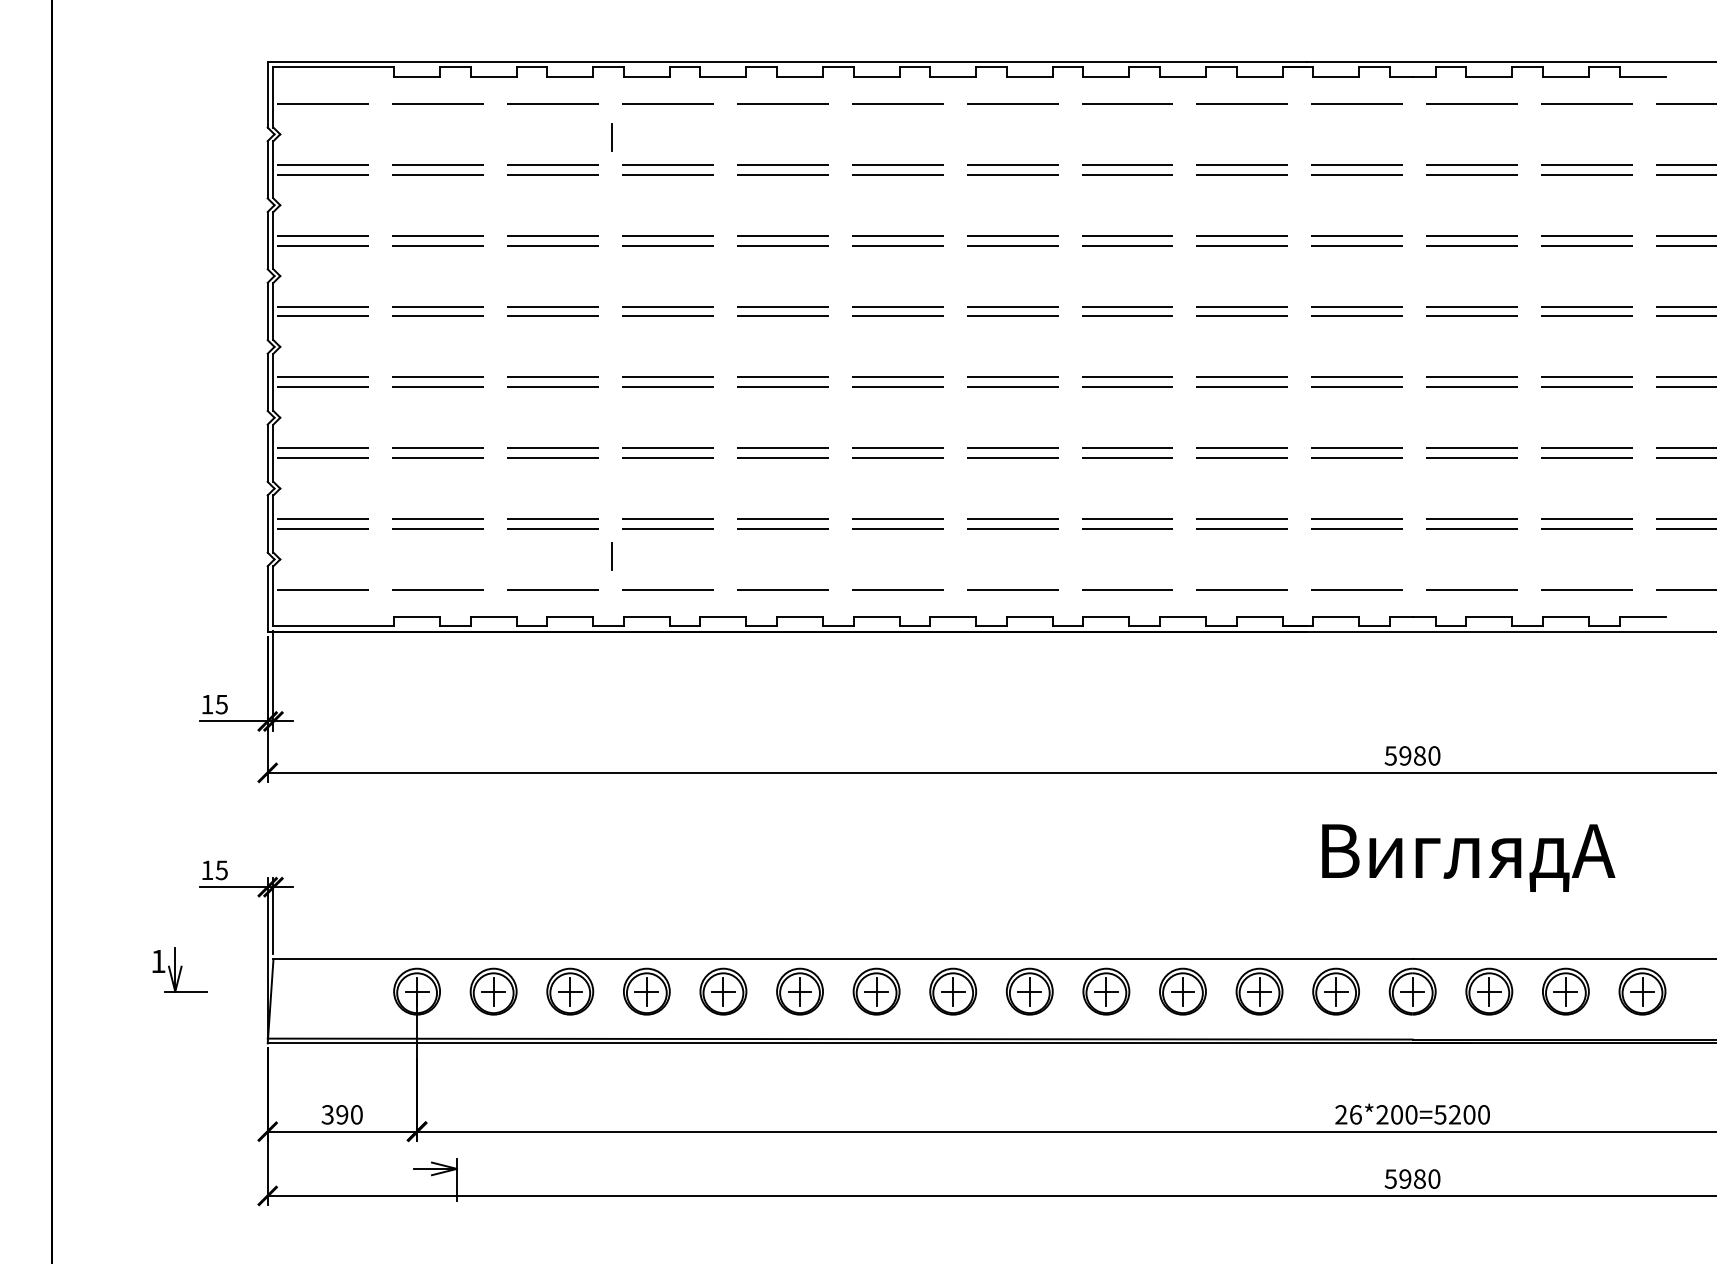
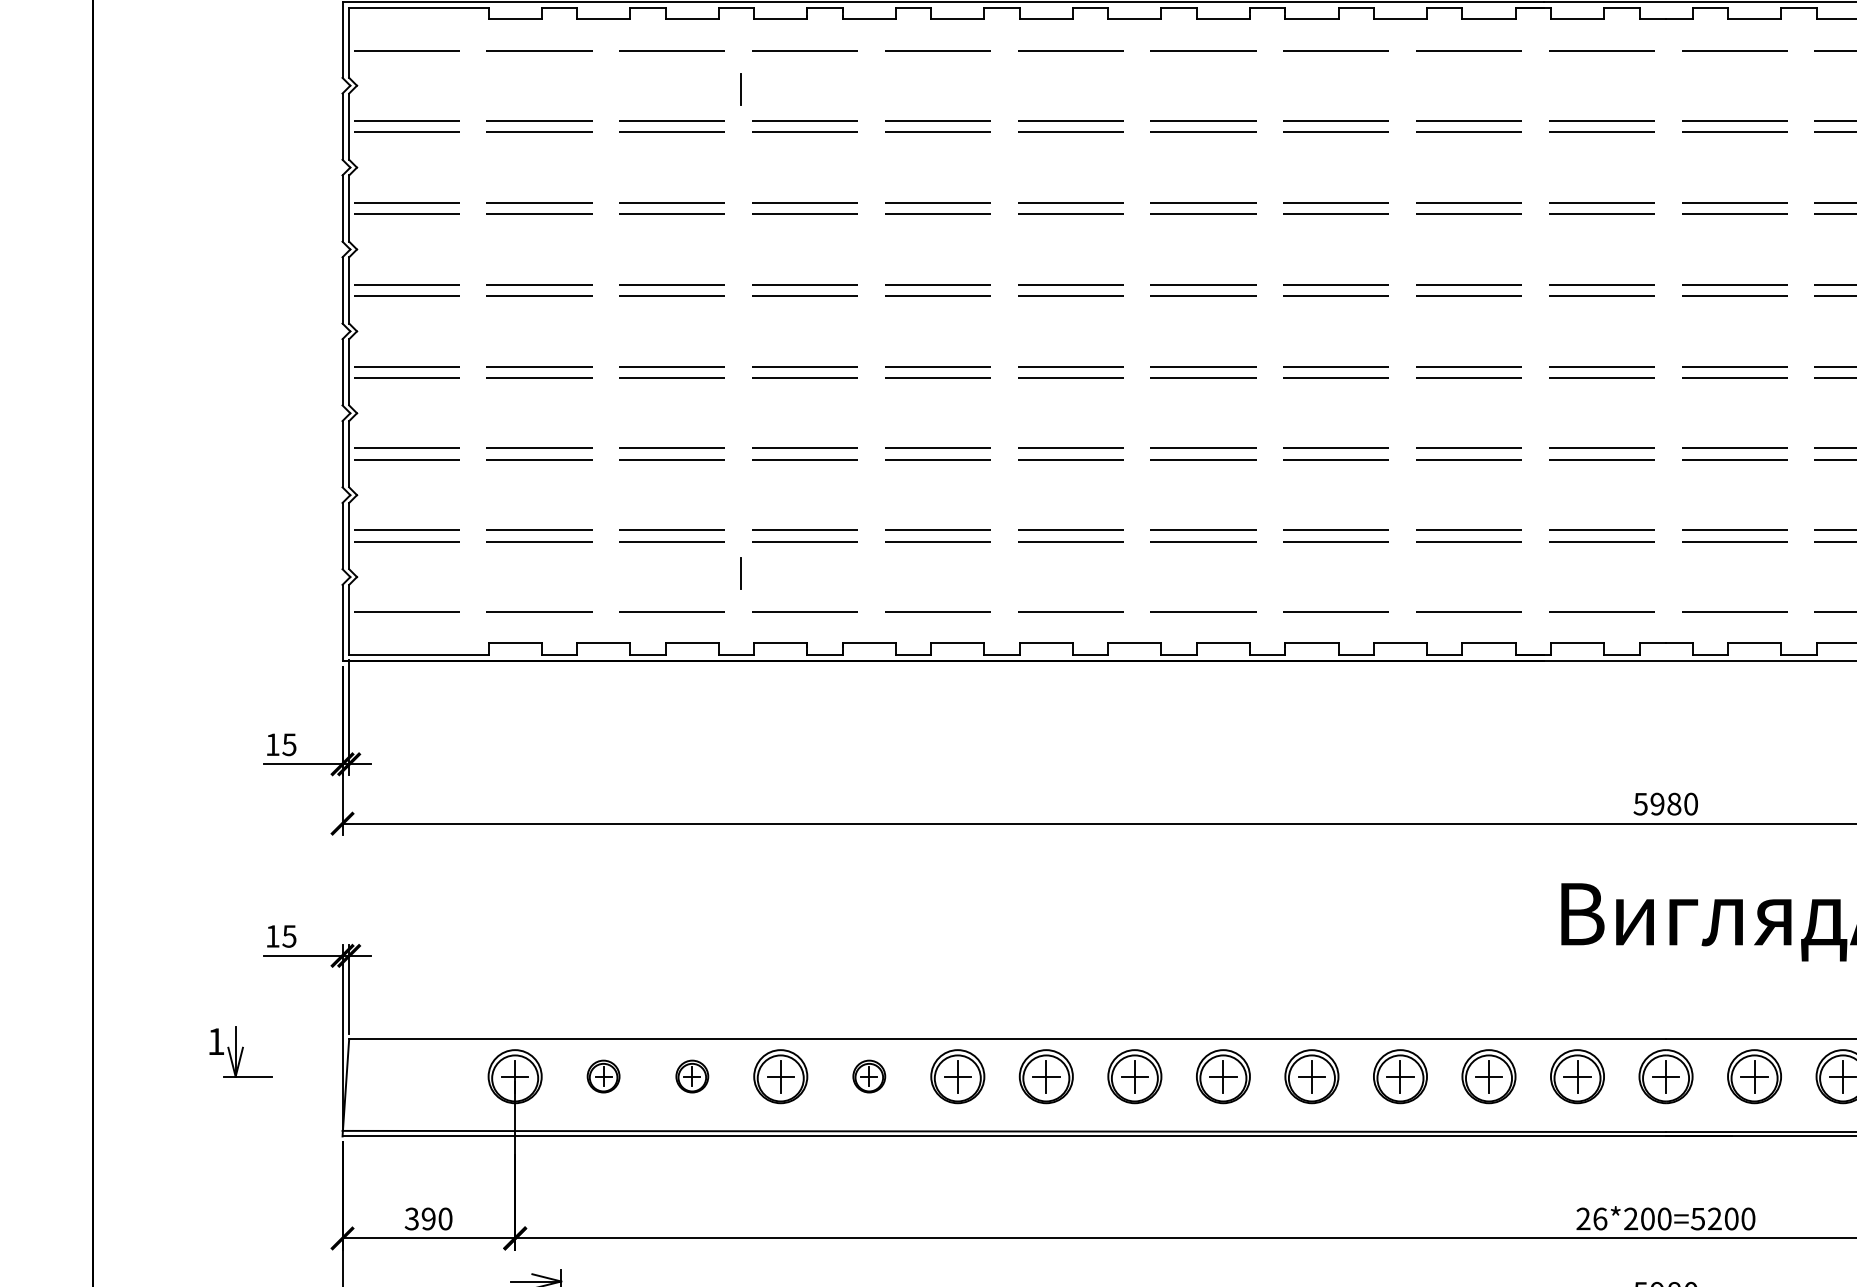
part: (493, 991) -> (603, 1076), size x0.6
part: (570, 991) -> (692, 1076), size x0.6
part: (723, 991) -> (869, 1076), size x0.6

